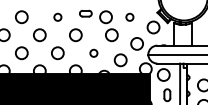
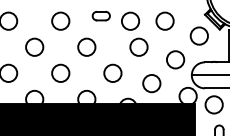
circle: (57, 17) -> (60, 21), size x1.67
circle: (129, 17) -> (164, 21), size x1.67
circle: (93, 53) -> (112, 73), size x1.67

